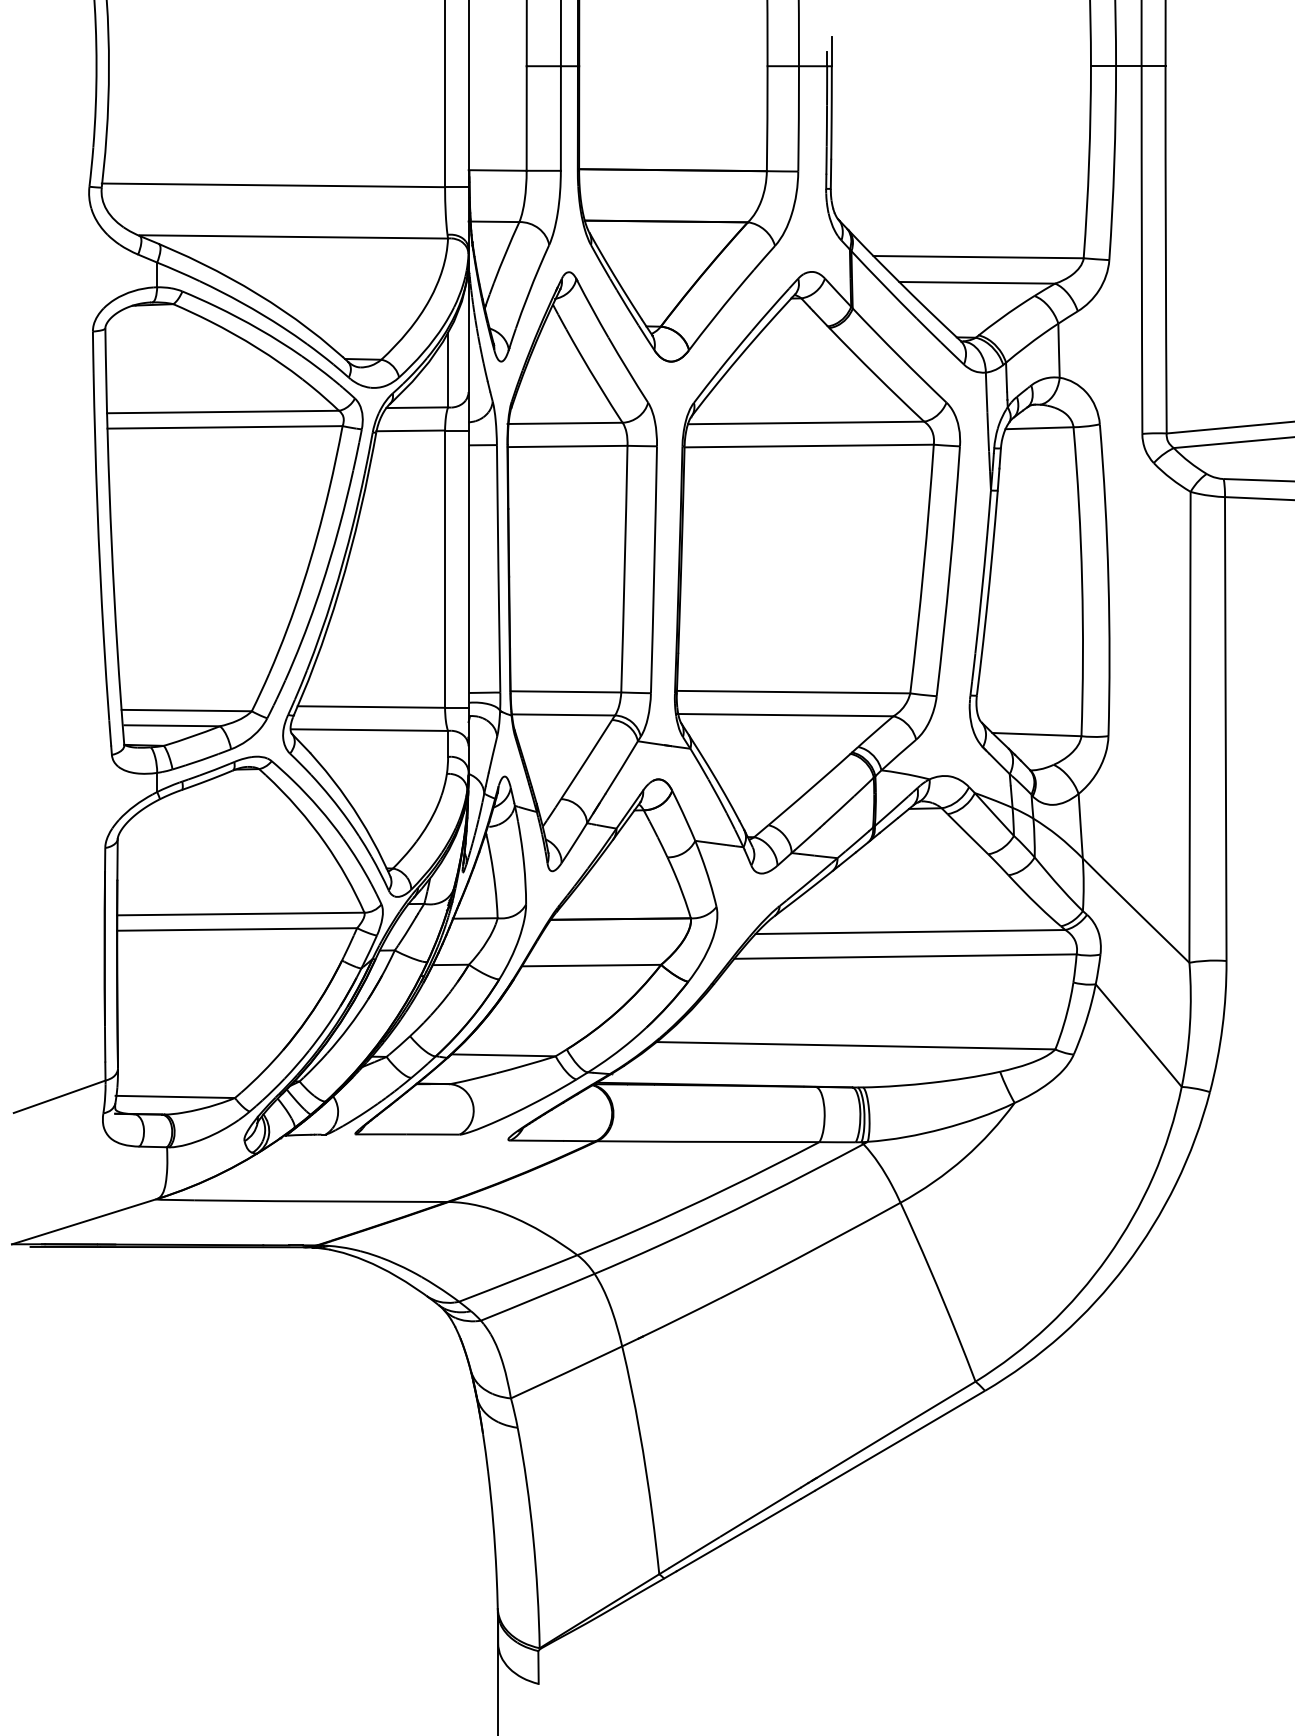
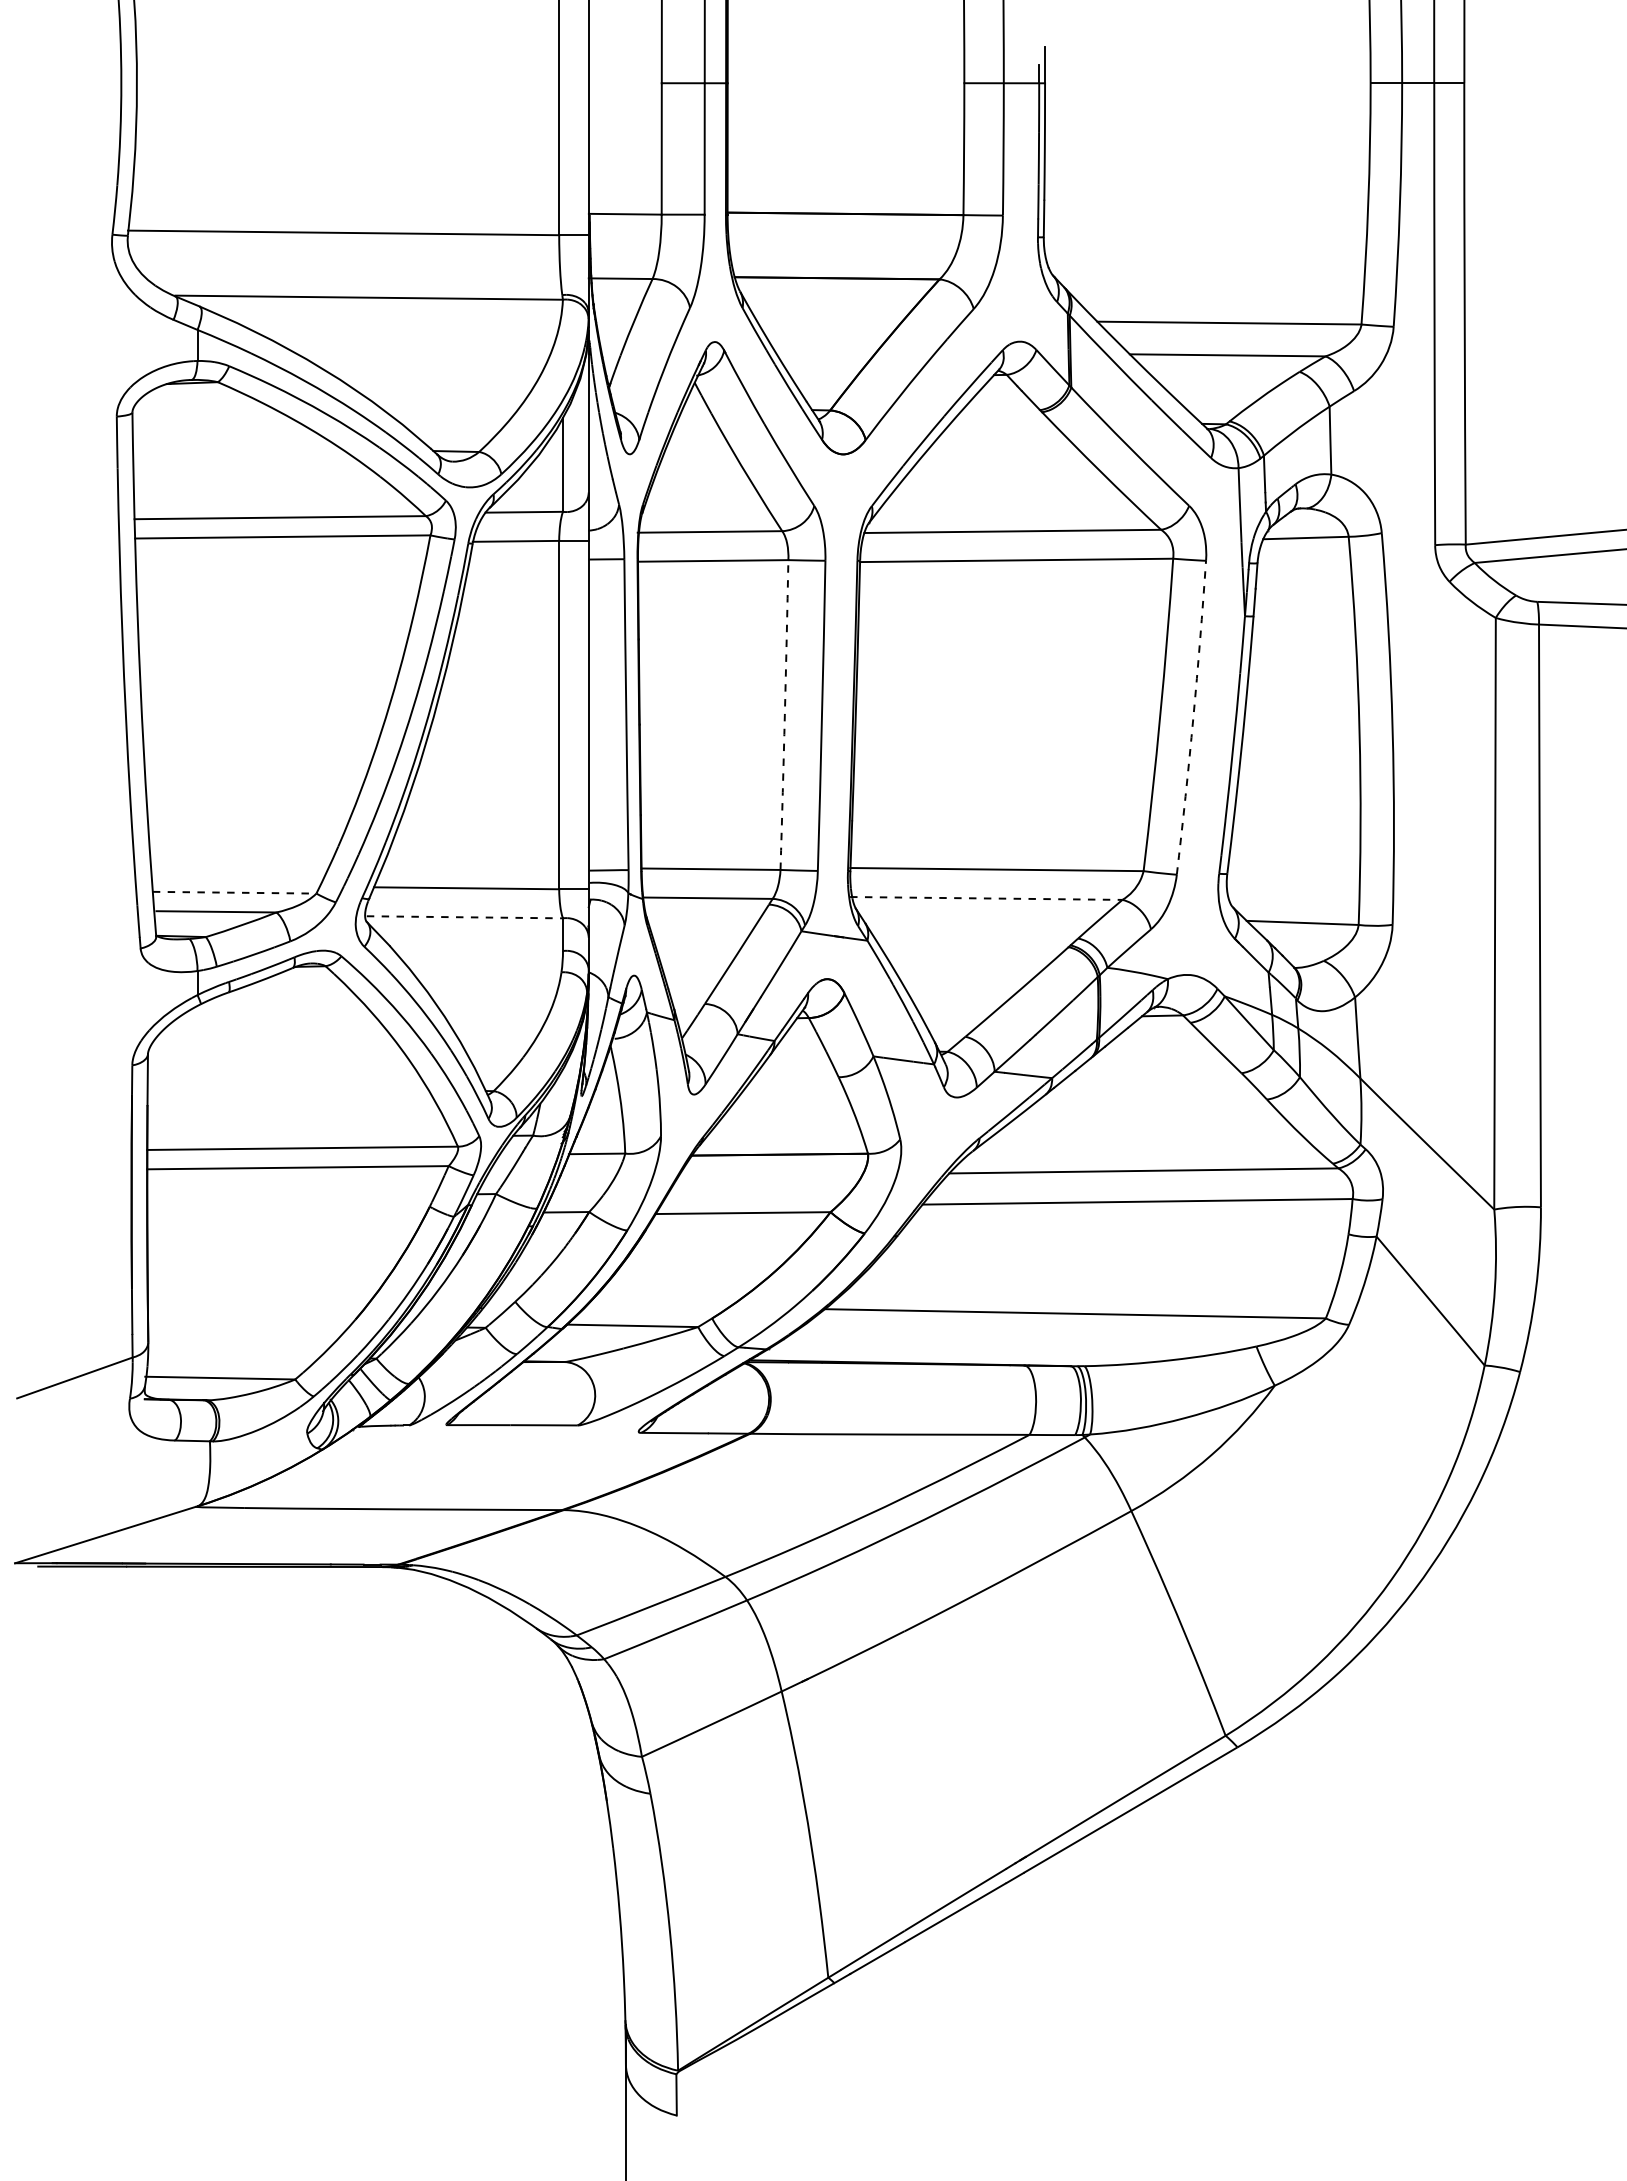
arc: (624, 569) -> (784, 715), solid -> dashed
arc: (949, 571) -> (1193, 717), solid -> dashed
line: (186, 710) -> (234, 892), solid -> dashed
line: (785, 715) -> (986, 898), solid -> dashed
line: (370, 730) -> (465, 917), solid -> dashed

